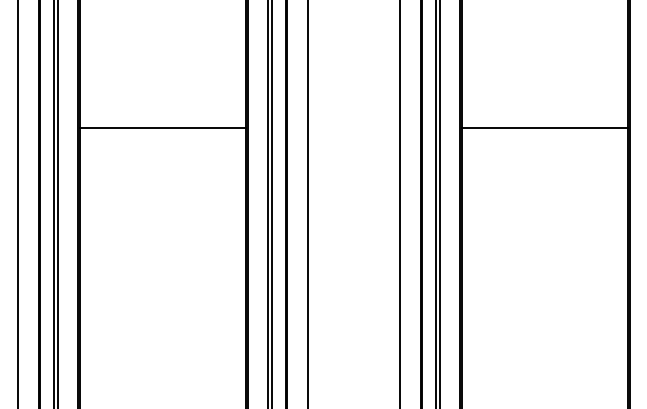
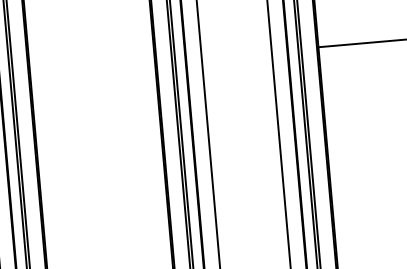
line: (162, 128) -> (92, 67), removed

